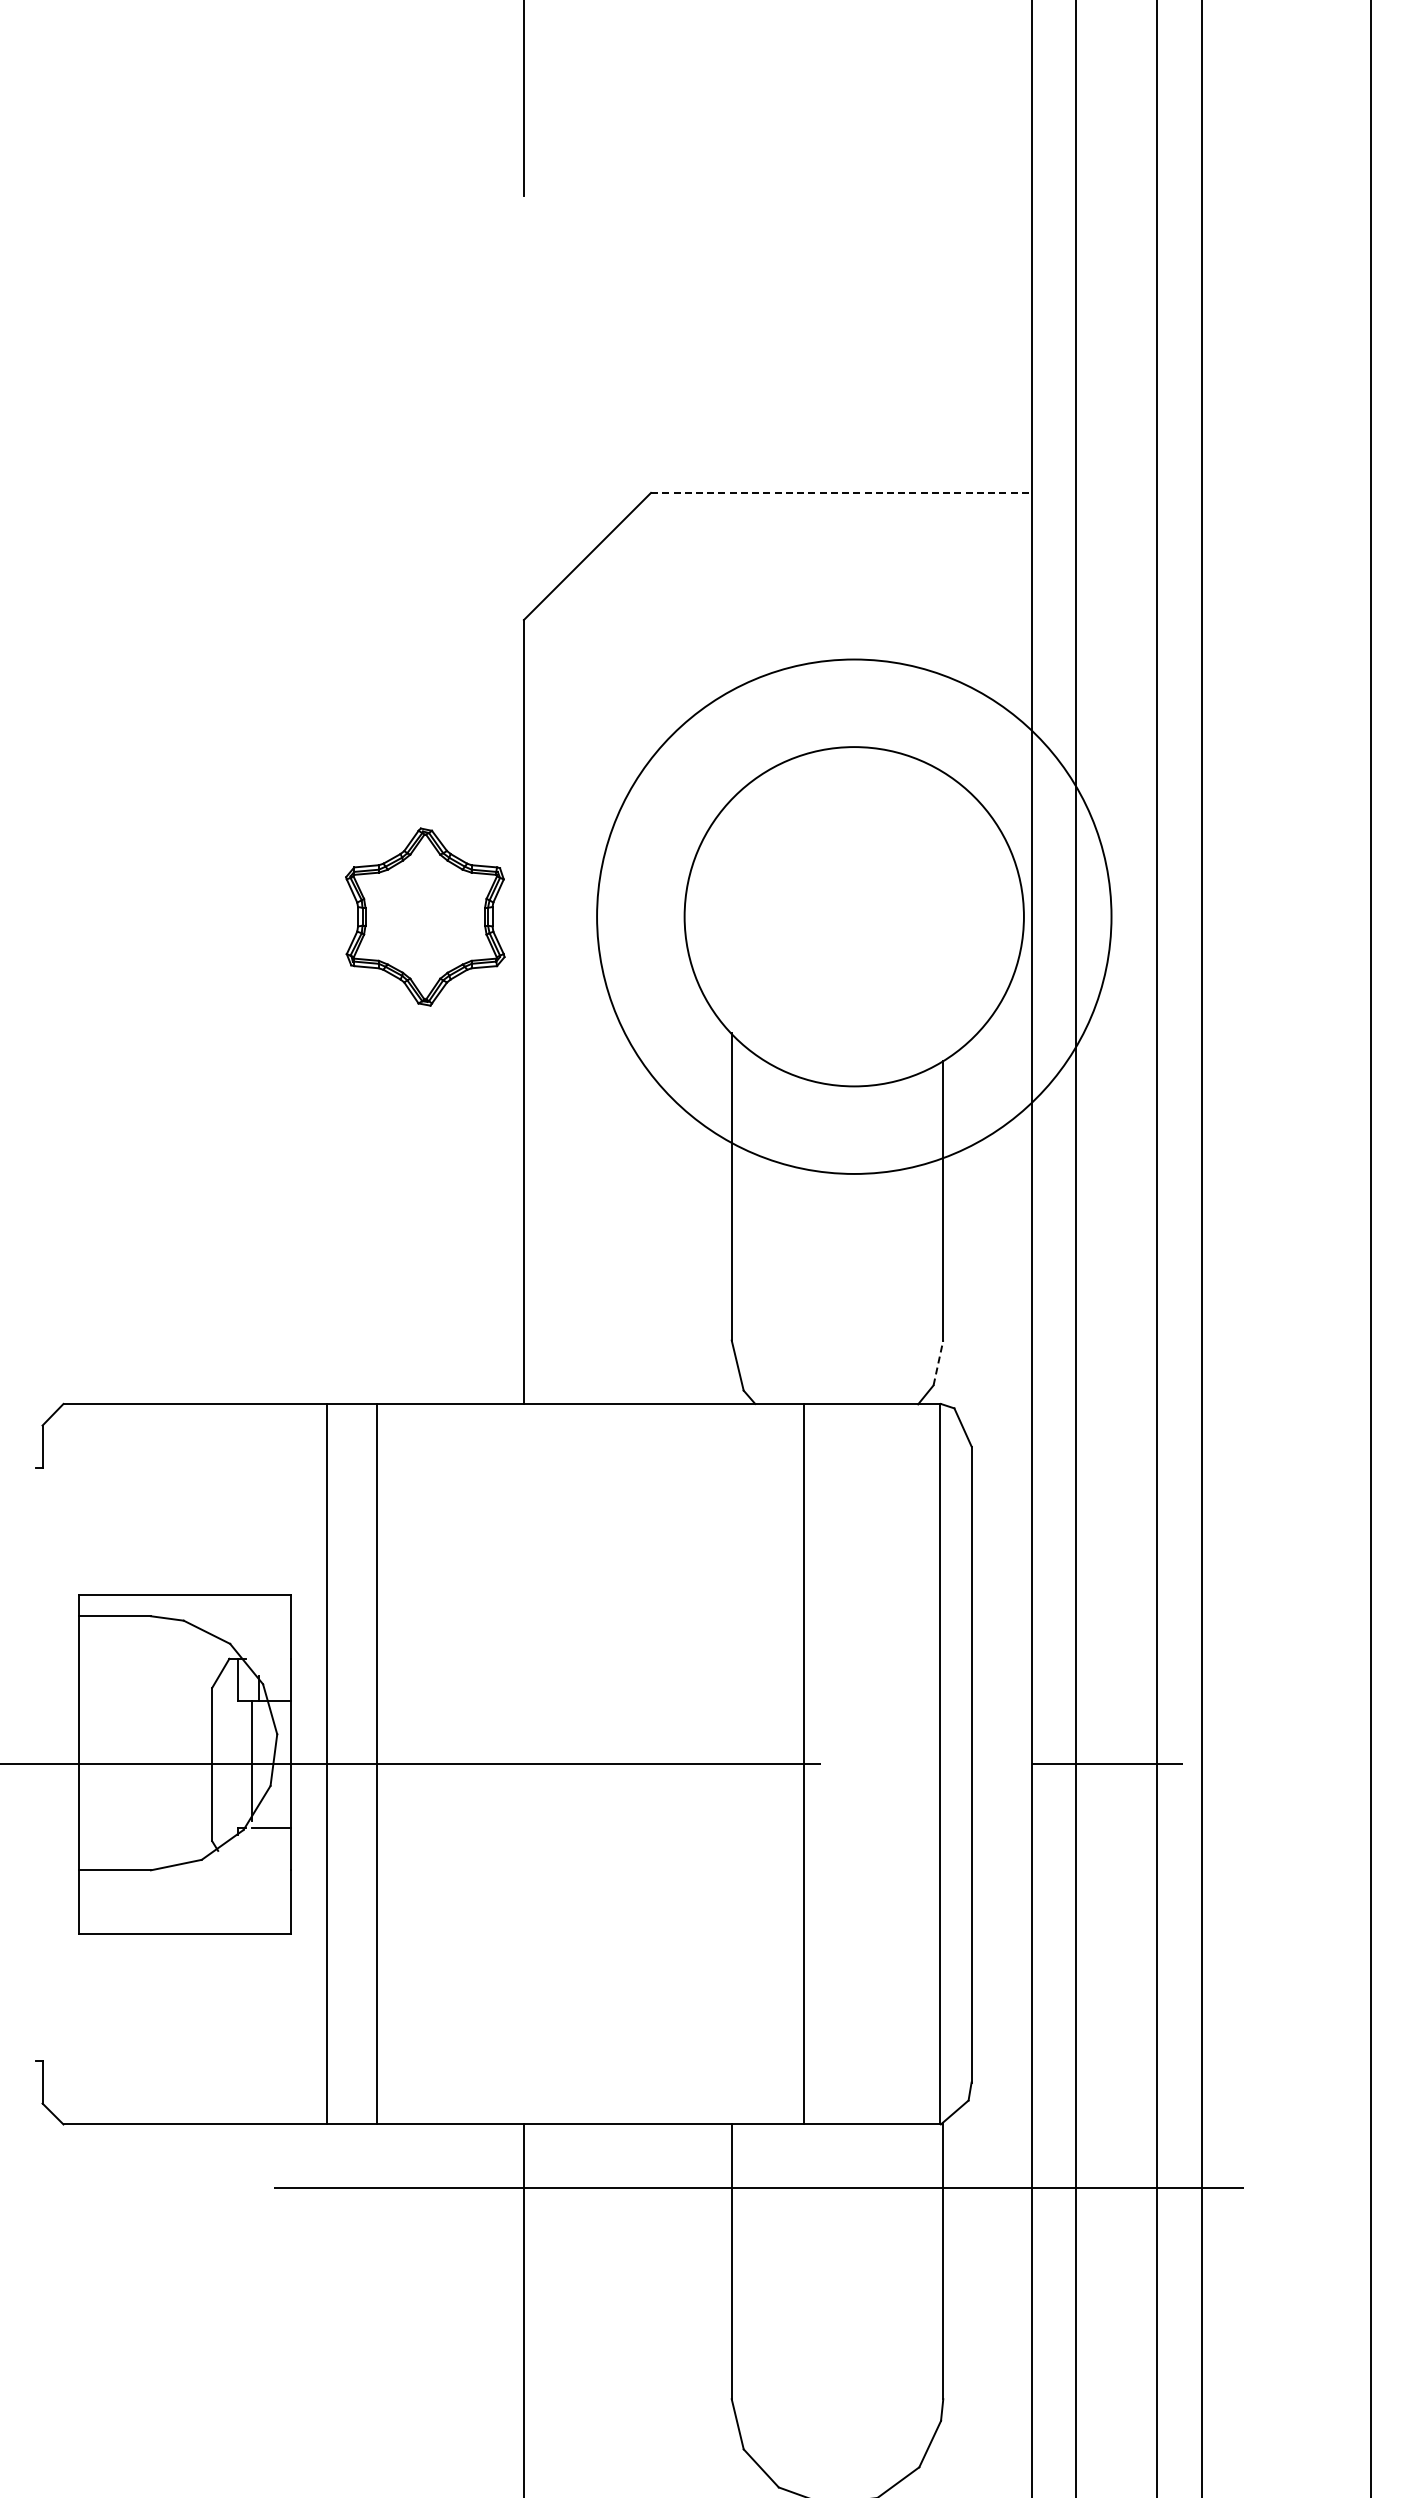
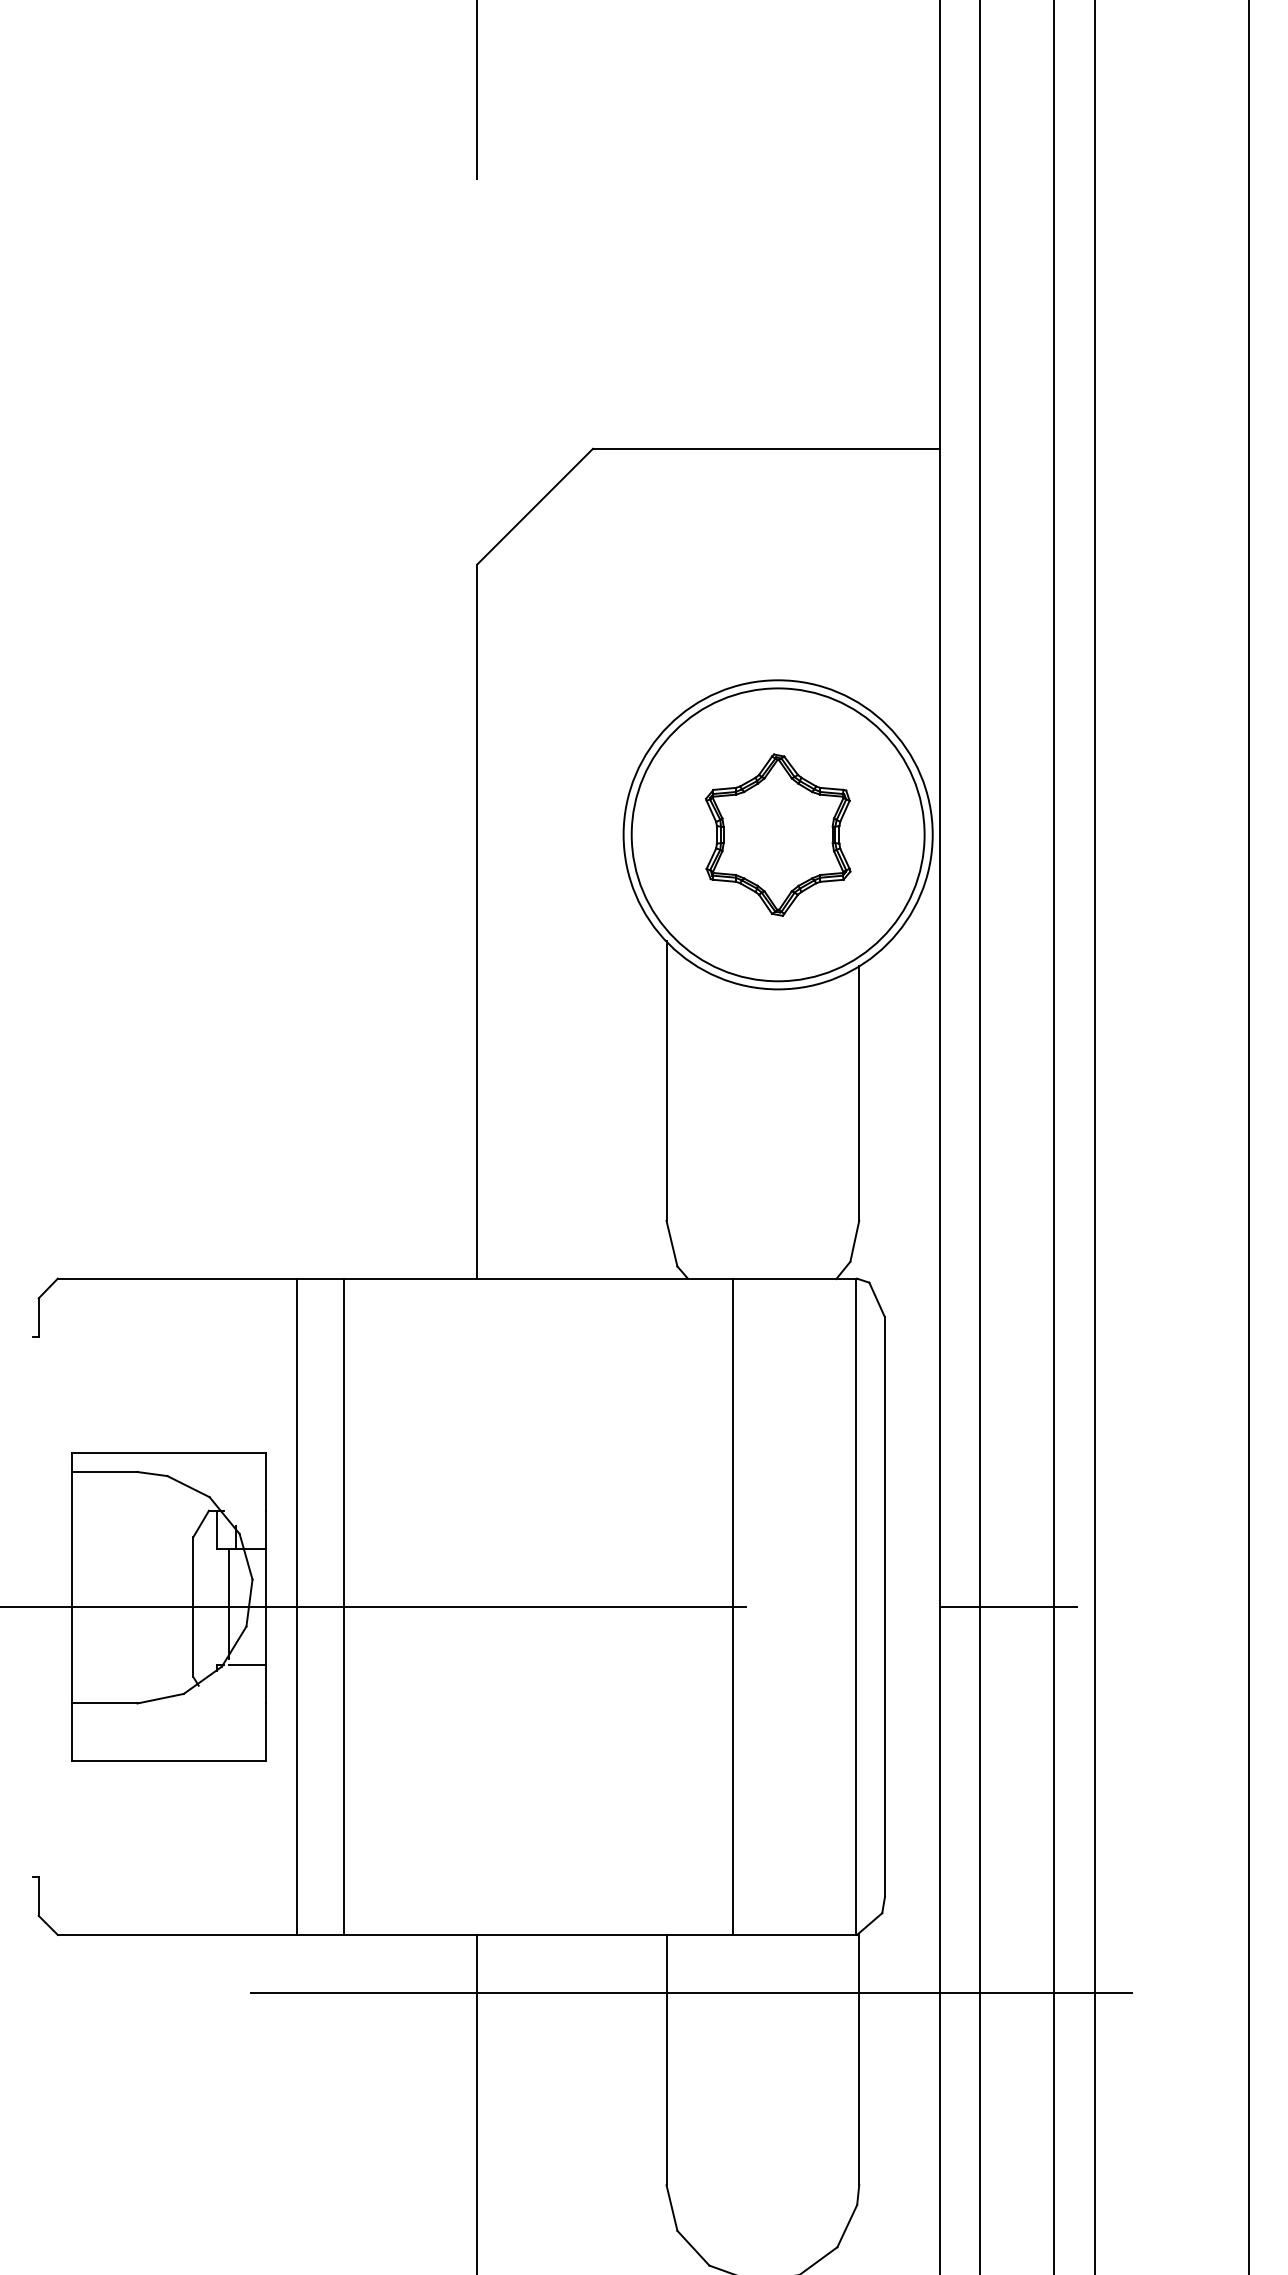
line: (841, 492) -> (766, 448), dashed -> solid
part: (425, 916) -> (778, 834), moved
circle: (854, 916) -> (778, 834), size x0.62
line: (938, 1362) -> (854, 1240), dashed -> solid

